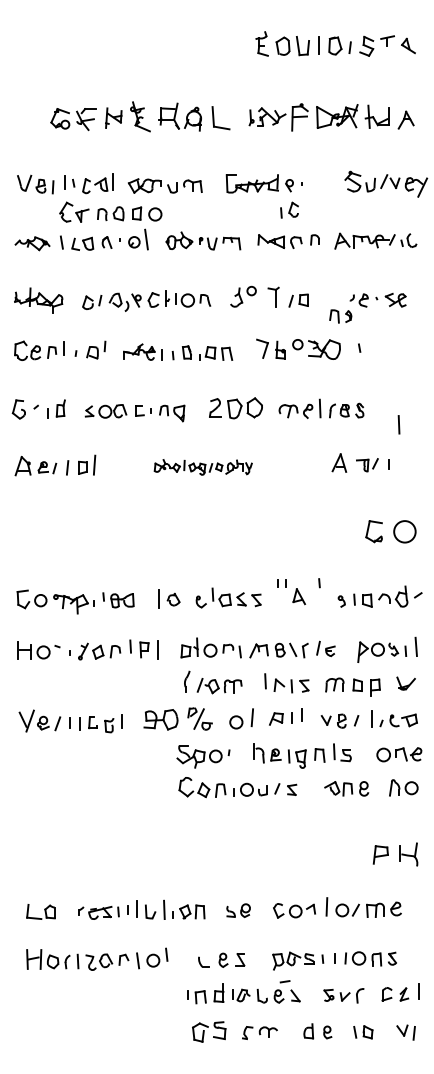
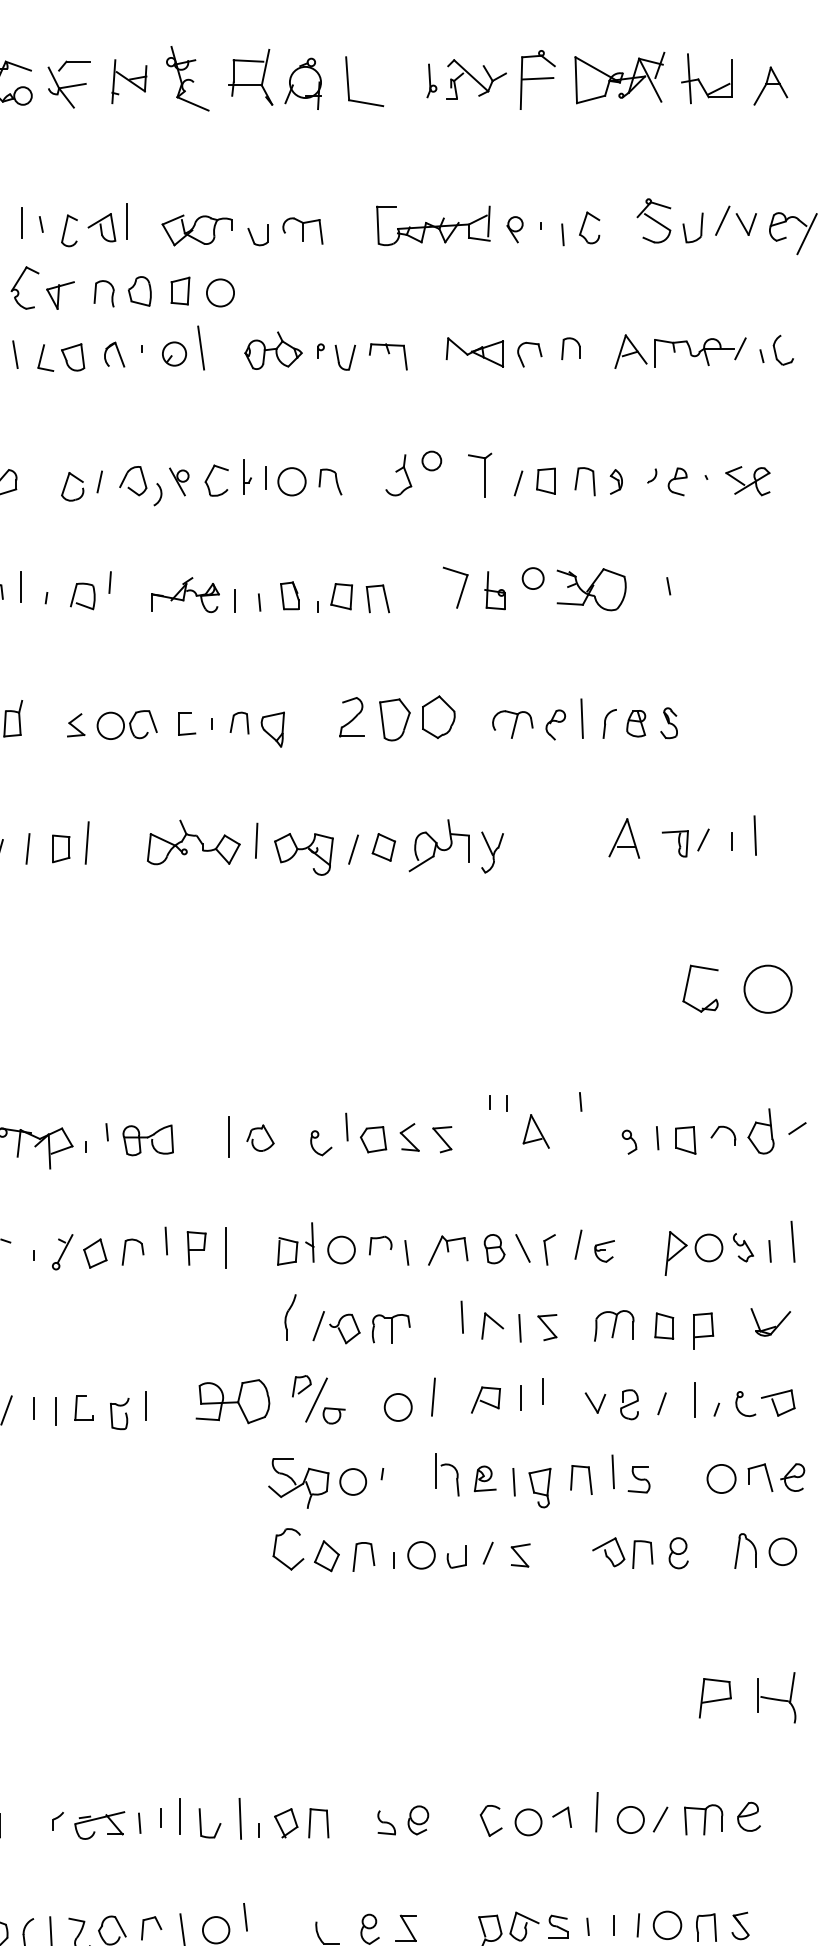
part: (289, 209) -> (580, 227), moved
part: (340, 316) -> (598, 481), moved
line: (398, 424) -> (754, 834), moved
part: (203, 467) -> (326, 848), size x1.67

